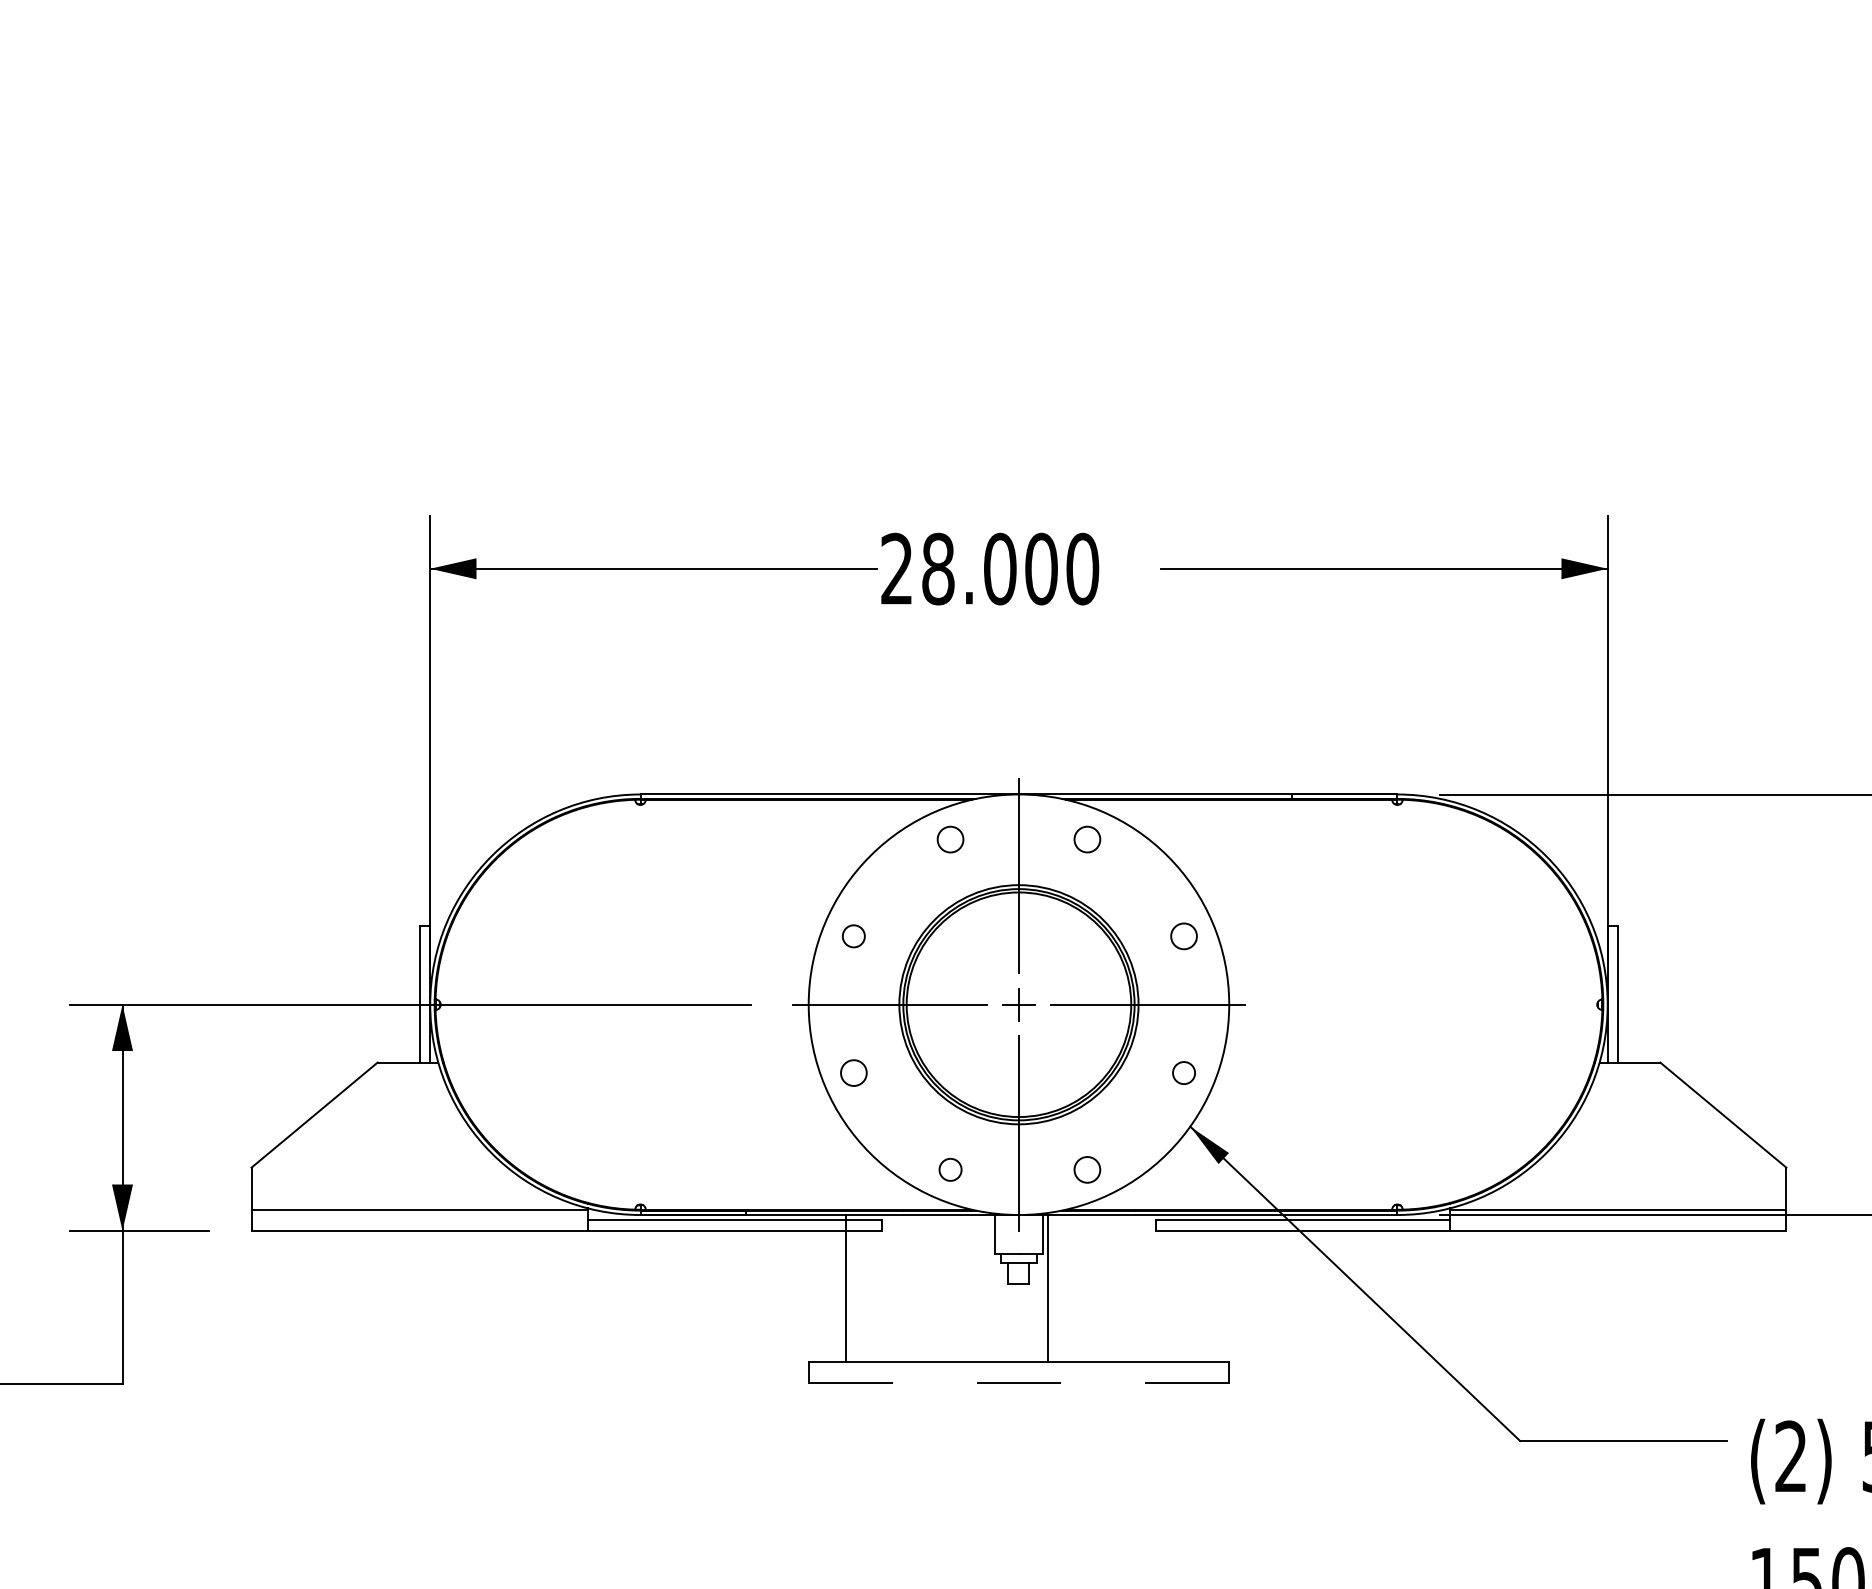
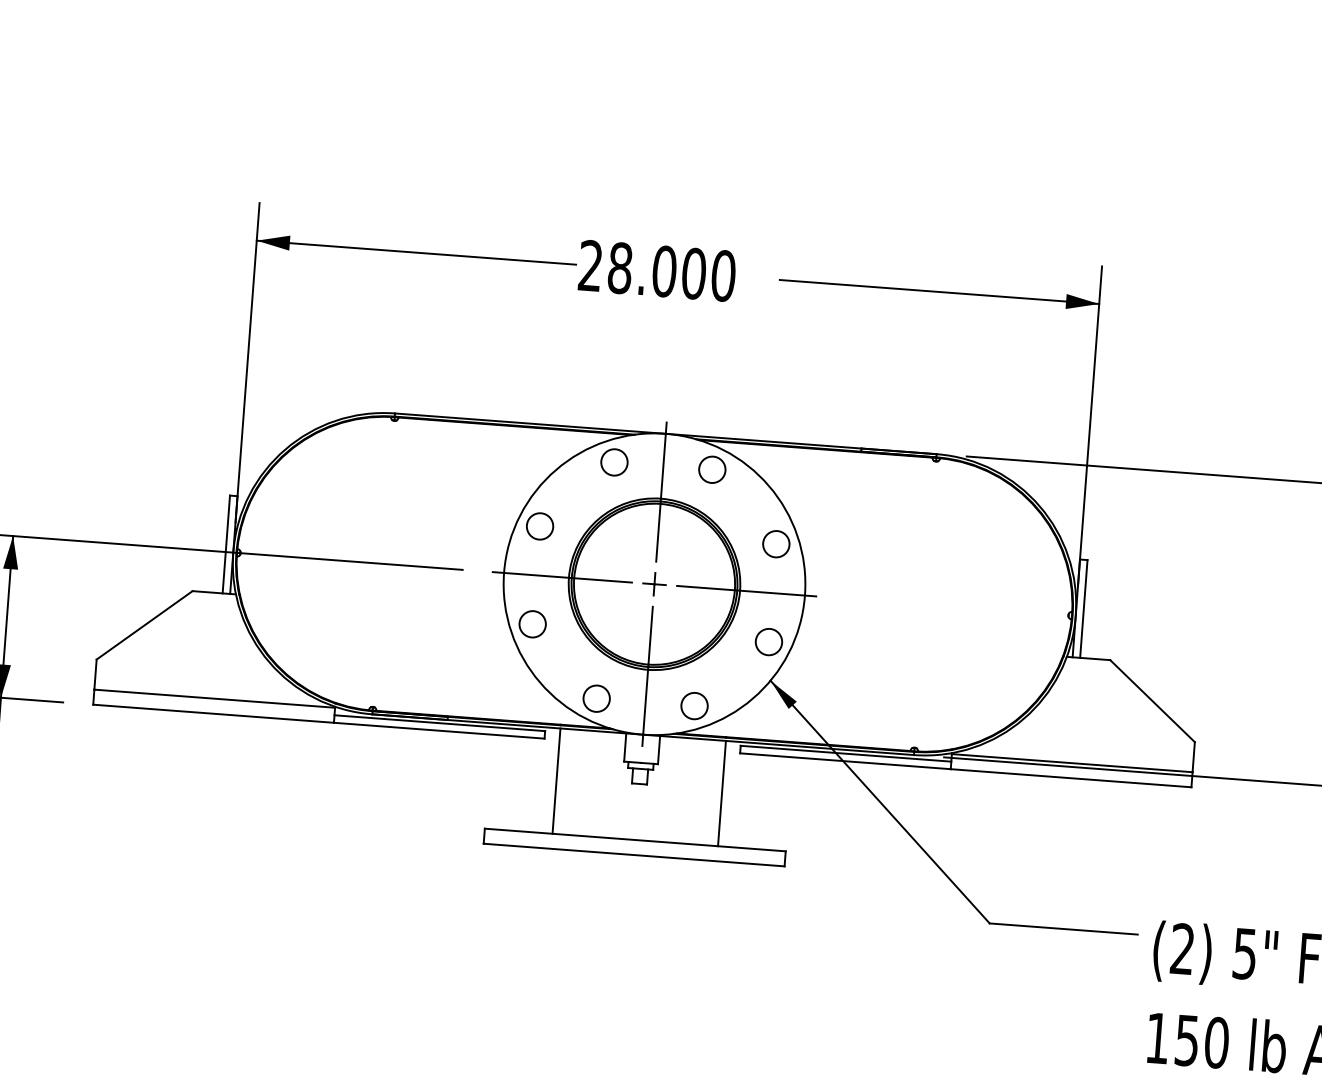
circle: (950, 839) -> (614, 462), size x1.43
circle: (1087, 839) -> (712, 469), size x1.43
circle: (853, 935) -> (539, 525), size x1.67
circle: (1183, 936) -> (775, 544), size x1.43
circle: (853, 1072) -> (532, 623), size x1.43
circle: (1183, 1072) -> (768, 641), size x1.67
circle: (950, 1169) -> (596, 698), size x1.67
circle: (1087, 1169) -> (694, 705), size x1.43
line: (846, 1288) -> (556, 781), moved
line: (1047, 1288) -> (721, 793), moved
line: (1019, 1383) -> (634, 855), dashed -> solid

